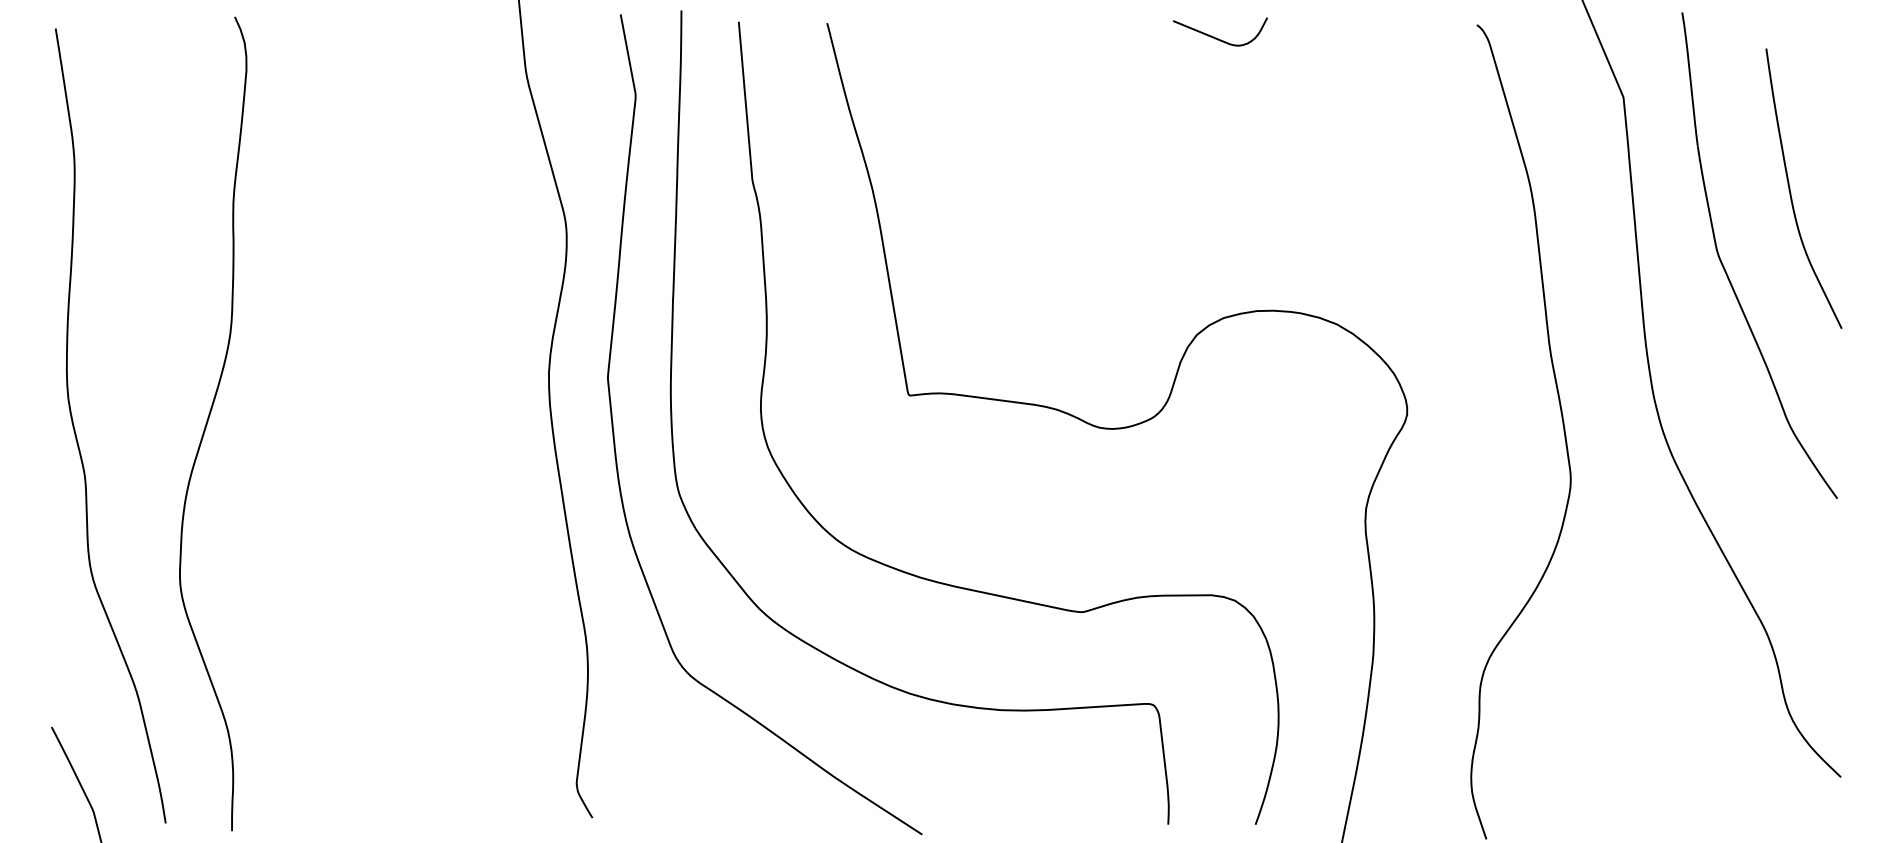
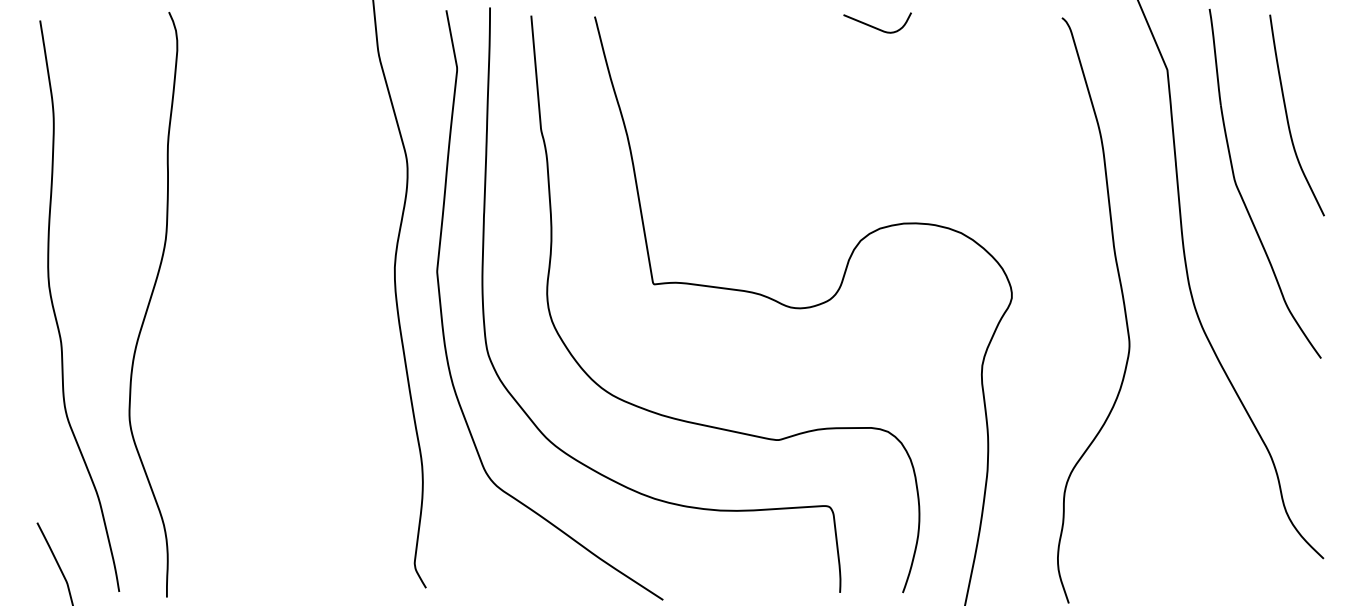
curve: (1790, 188) -> (1287, 115), moved

